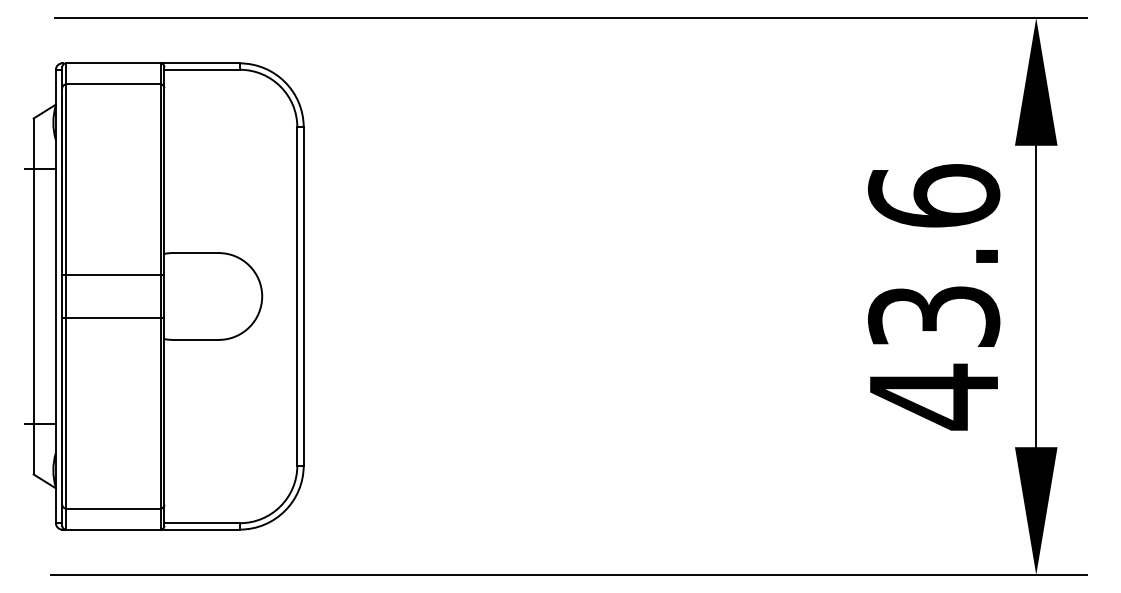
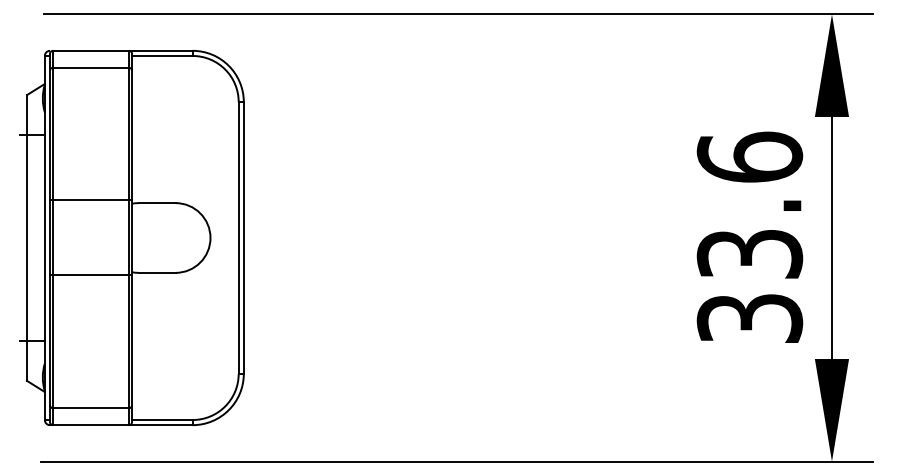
line: (112, 274) -> (90, 199), moved
line: (112, 318) -> (90, 275), moved
text: (933, 396) -> (749, 318), 43.6 -> 33.6

